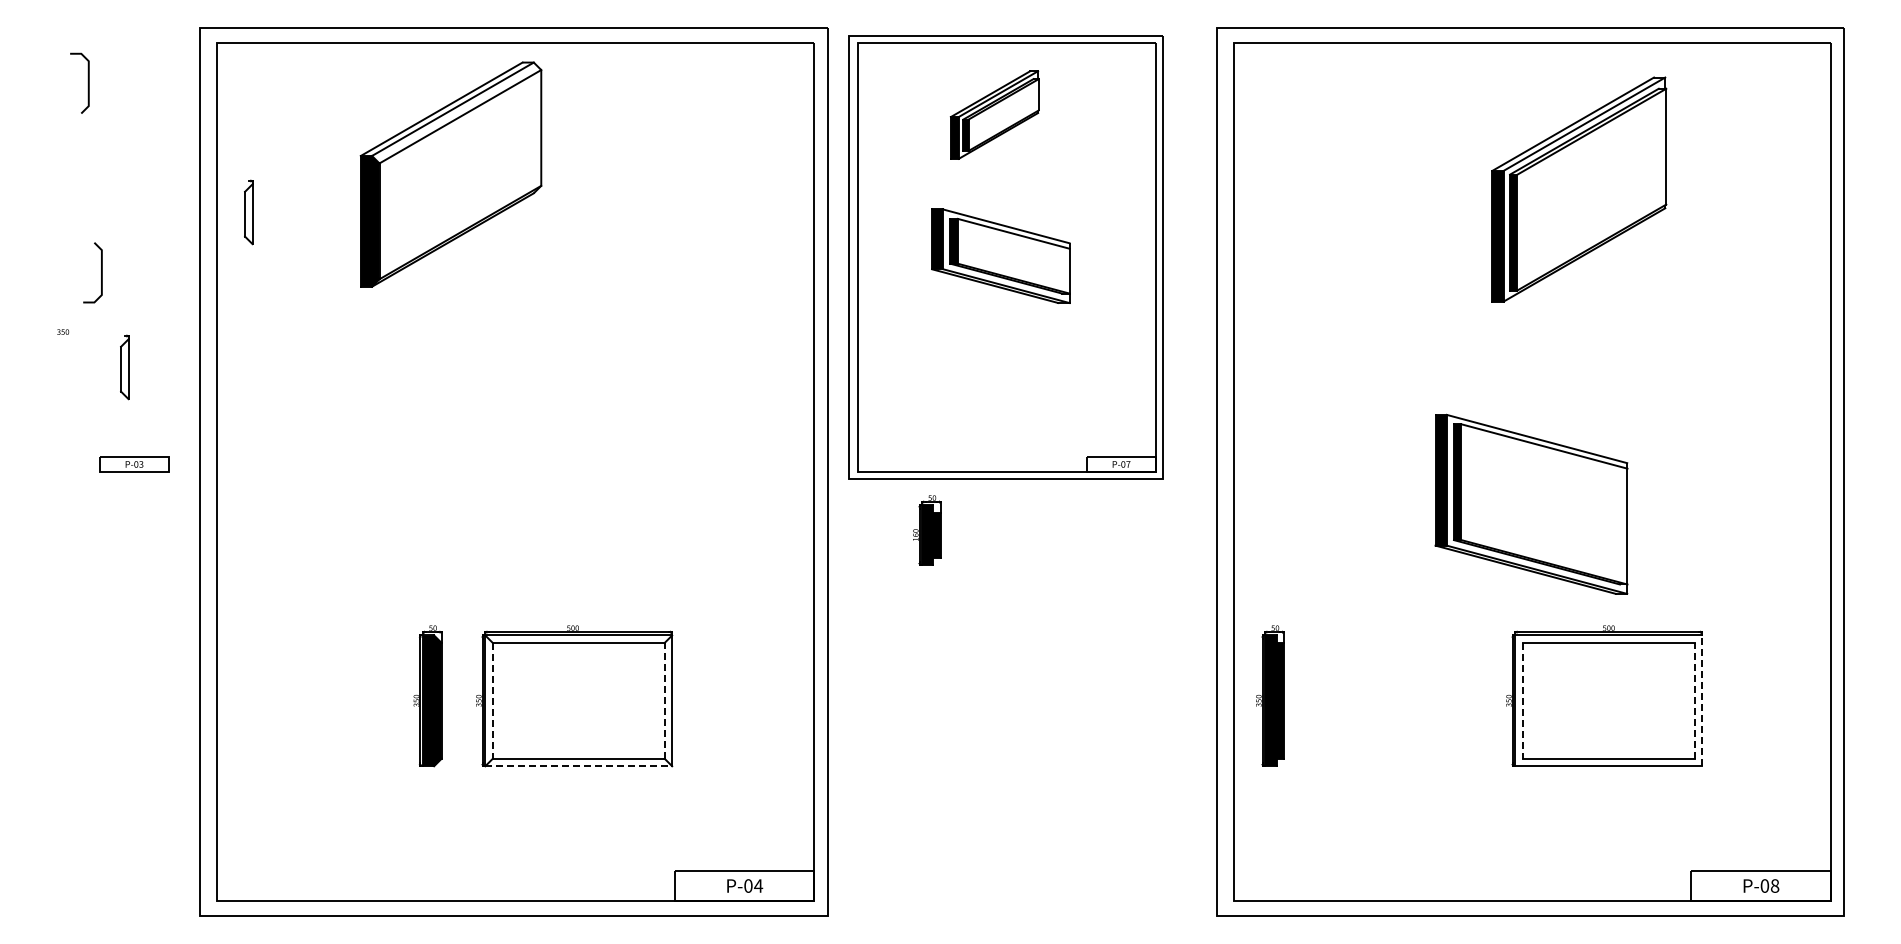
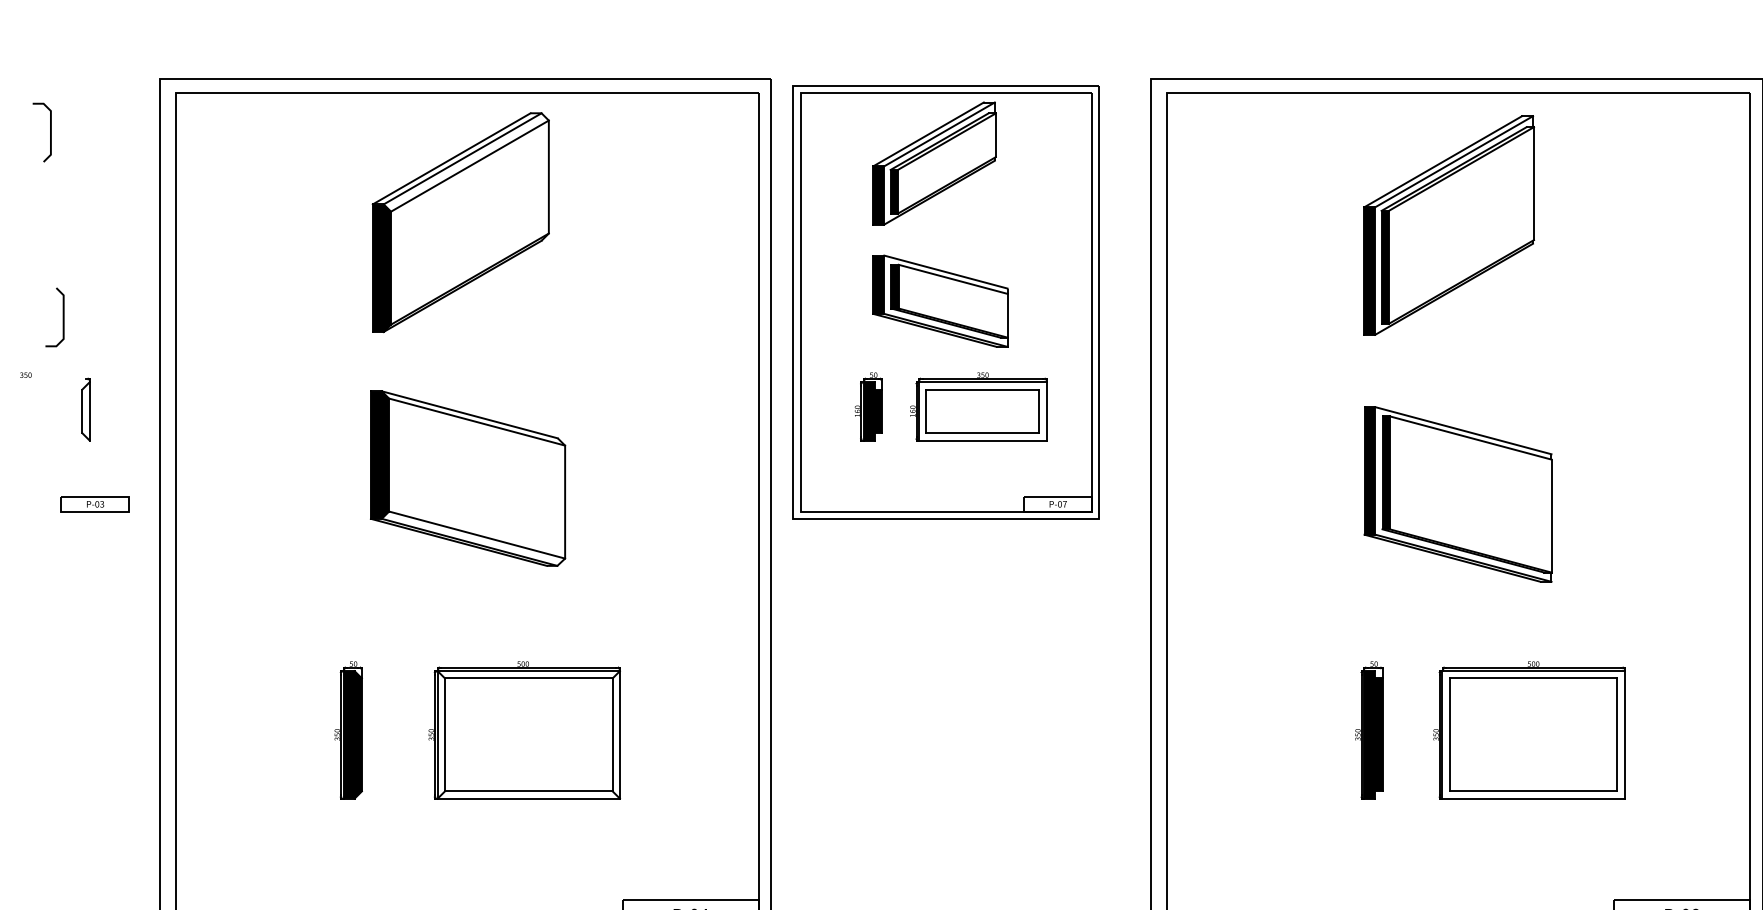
part: (994, 114) -> (934, 162), size x1.43
part: (450, 174) -> (460, 222), moved
part: (1579, 189) -> (1449, 225), moved
part: (248, 212) -> (206, 258), removed
part: (1039, 364) -> (978, 406), added
part: (515, 437) -> (467, 478), added
part: (1531, 503) -> (1458, 493), moved
part: (927, 530) -> (868, 406), moved
part: (1270, 695) -> (1369, 729), moved
part: (427, 696) -> (348, 730), moved
line: (492, 700) -> (444, 734), dashed -> solid
line: (664, 700) -> (612, 734), dashed -> solid
line: (1522, 700) -> (1449, 734), dashed -> solid
line: (1694, 700) -> (1617, 734), dashed -> solid
line: (1702, 700) -> (1624, 734), dashed -> solid
line: (579, 766) -> (529, 798), dashed -> solid

